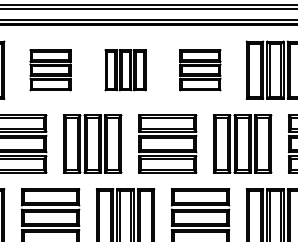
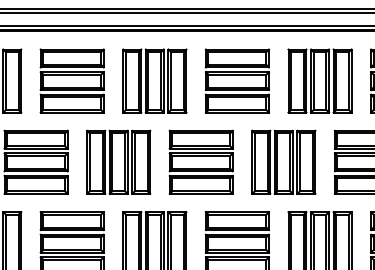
part: (49, 69) -> (71, 80), size x1.43
part: (125, 69) -> (154, 80), size x1.43
part: (199, 69) -> (236, 80), size x1.43

